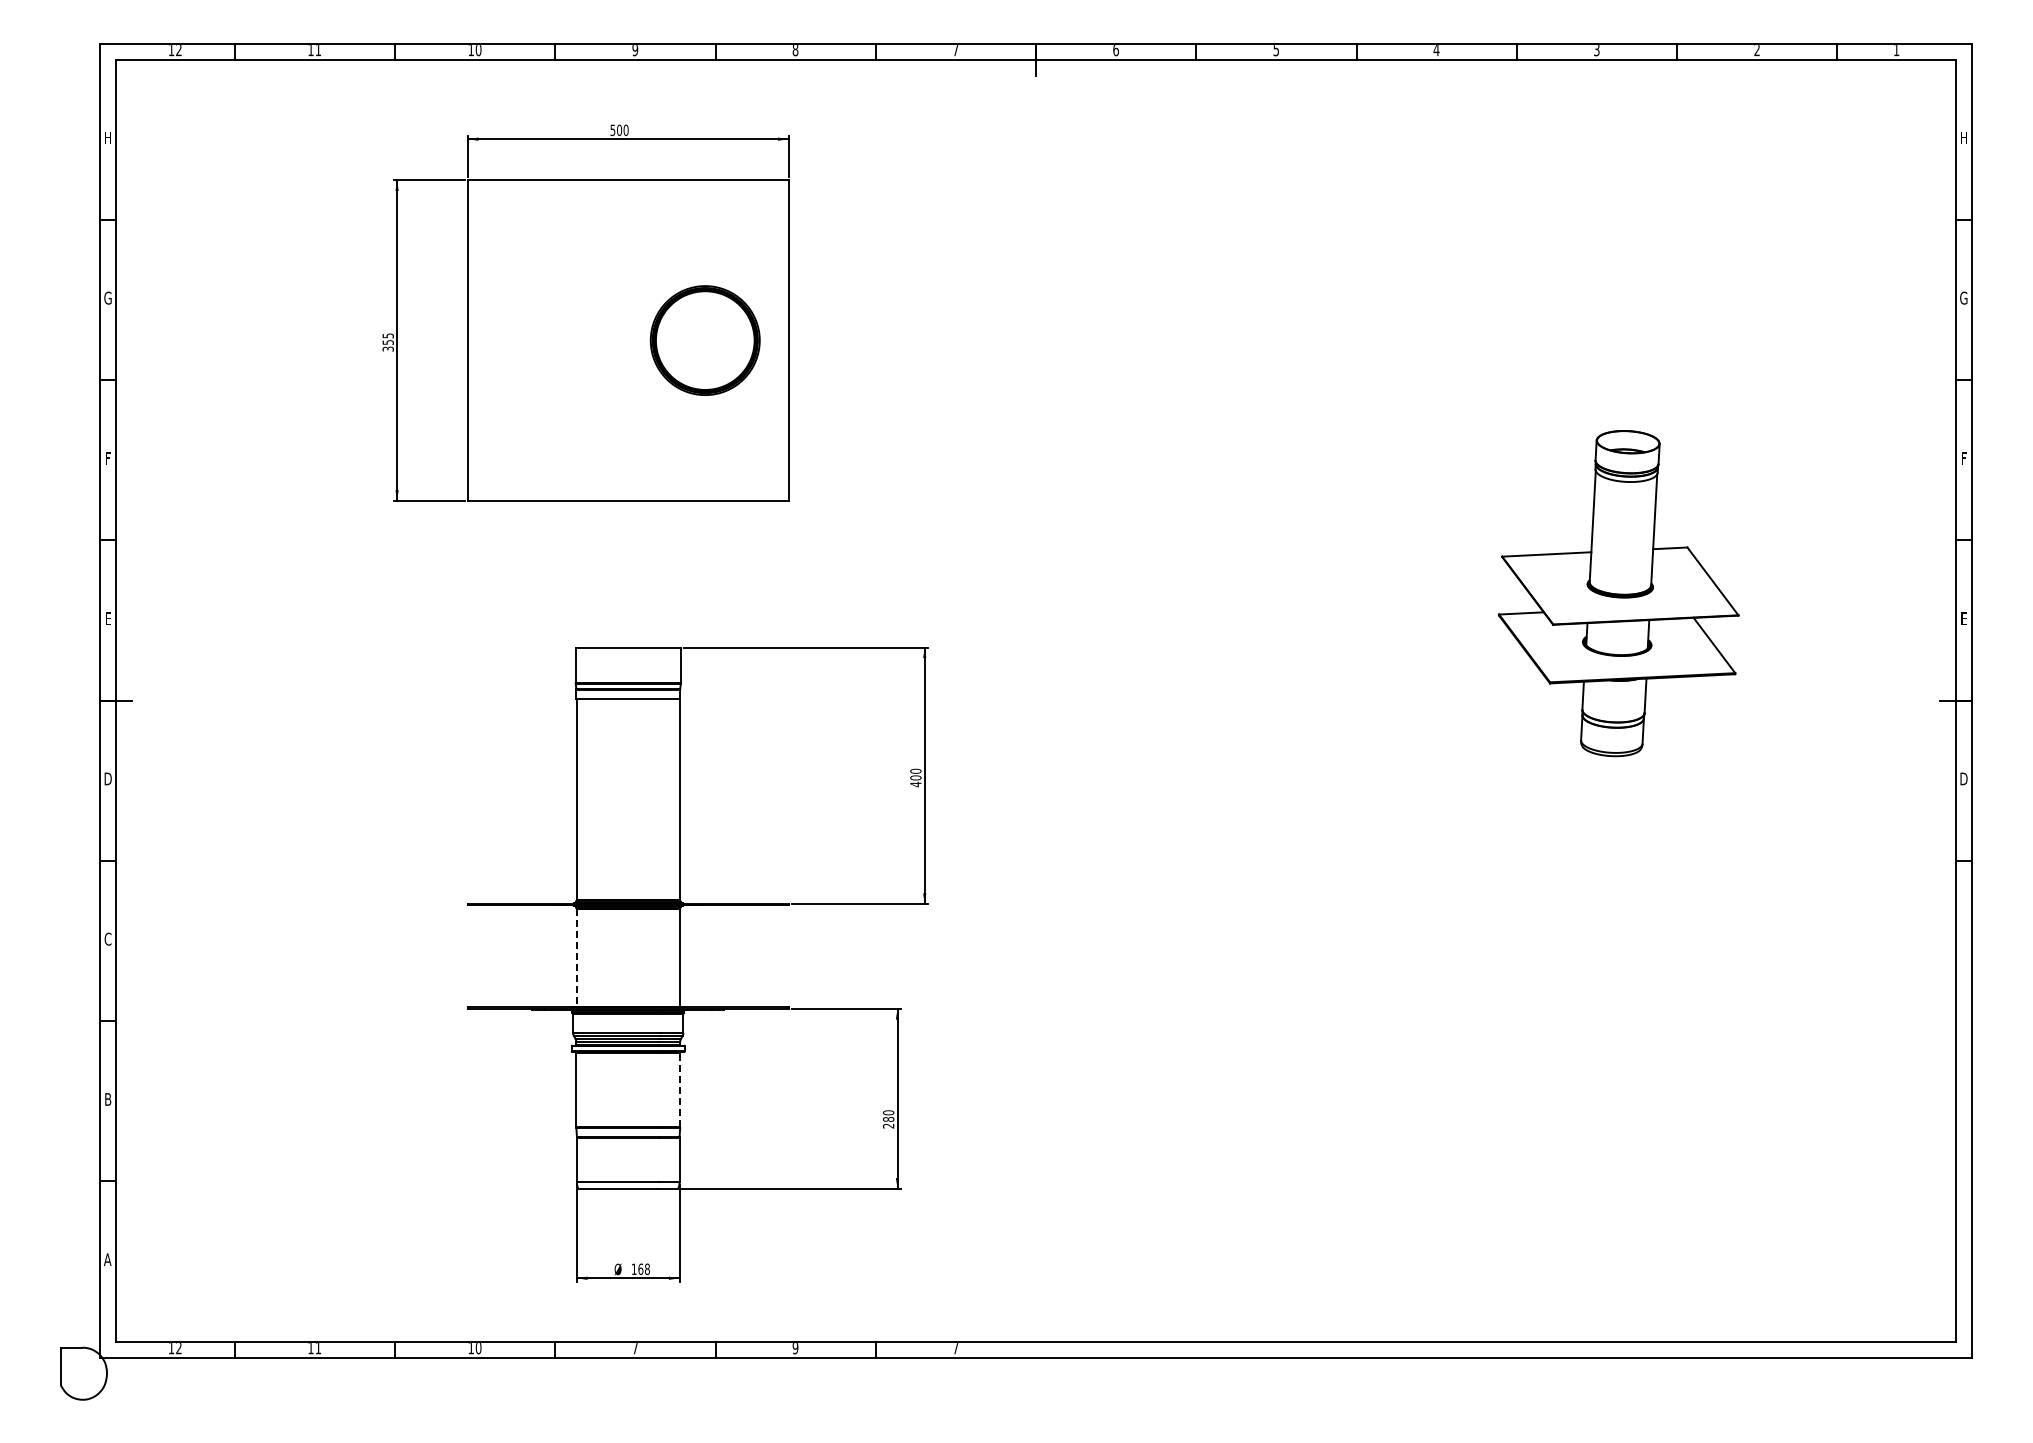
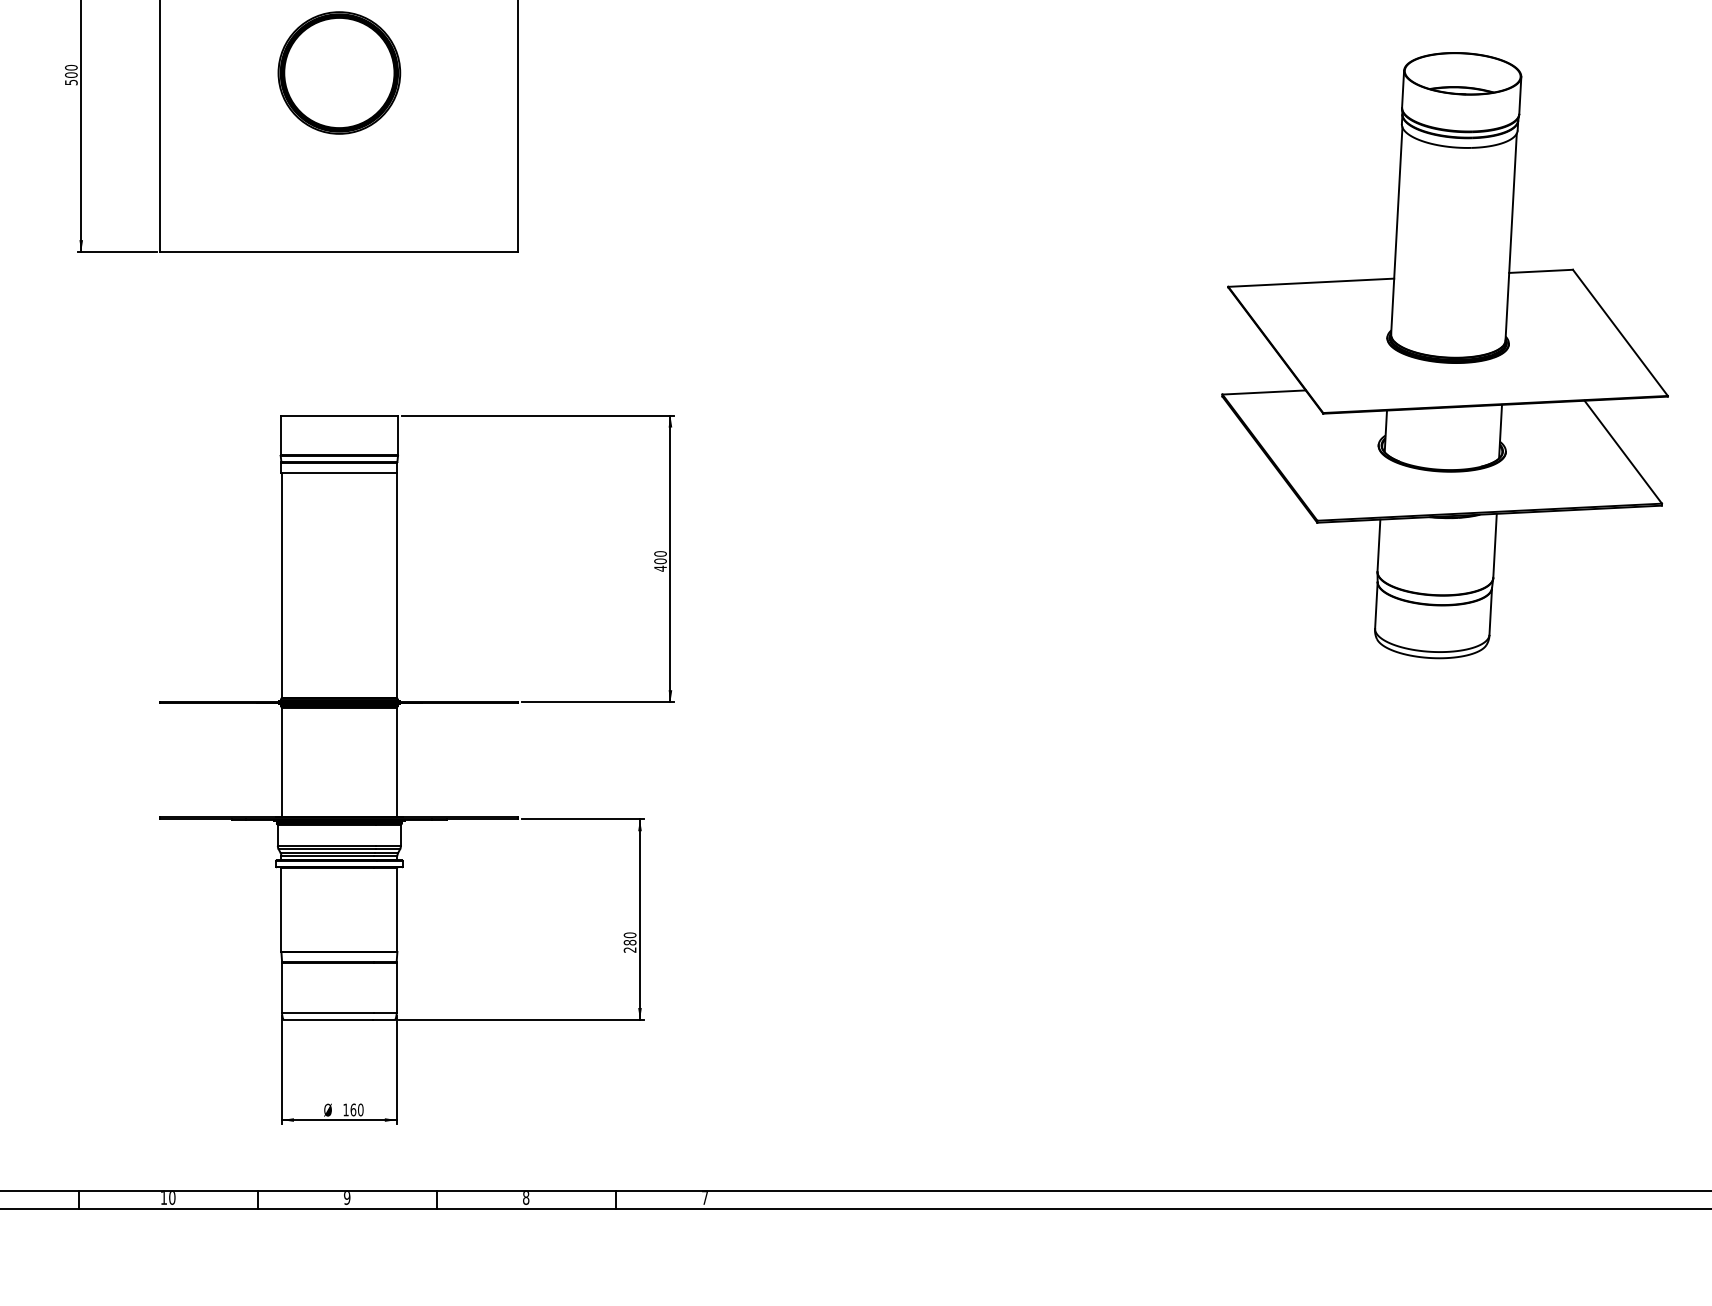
part: (704, 340) -> (338, 72), moved
text: (387, 342) -> (70, 75), 355 -> 500
part: (1618, 593) -> (1445, 355), size x1.67
line: (576, 957) -> (281, 761), dashed -> solid
line: (680, 1089) -> (397, 909), dashed -> solid
text: (646, 1269) -> (359, 1110), 168 -> 160
text: (635, 1348) -> (347, 1198), 7 -> 9
text: (795, 1348) -> (526, 1198), 9 -> 8

